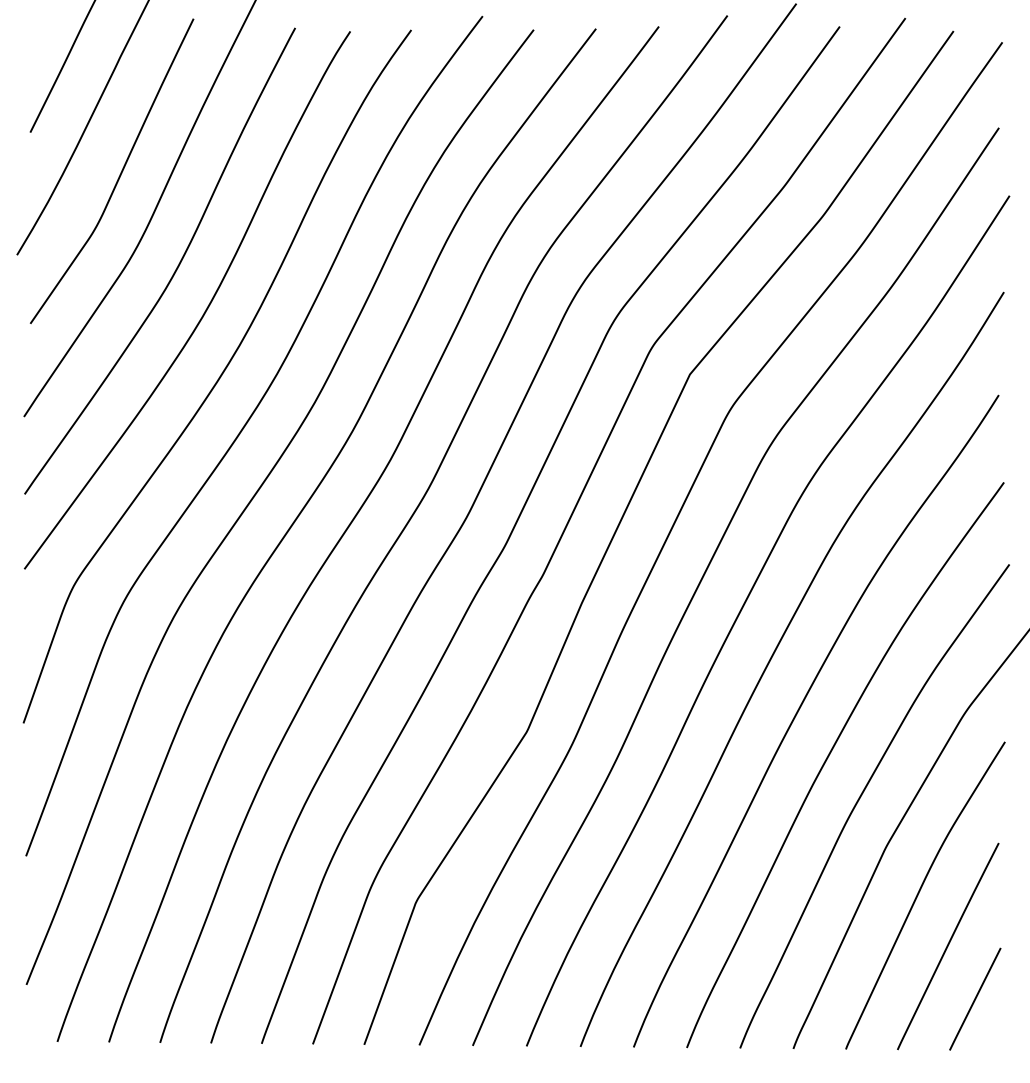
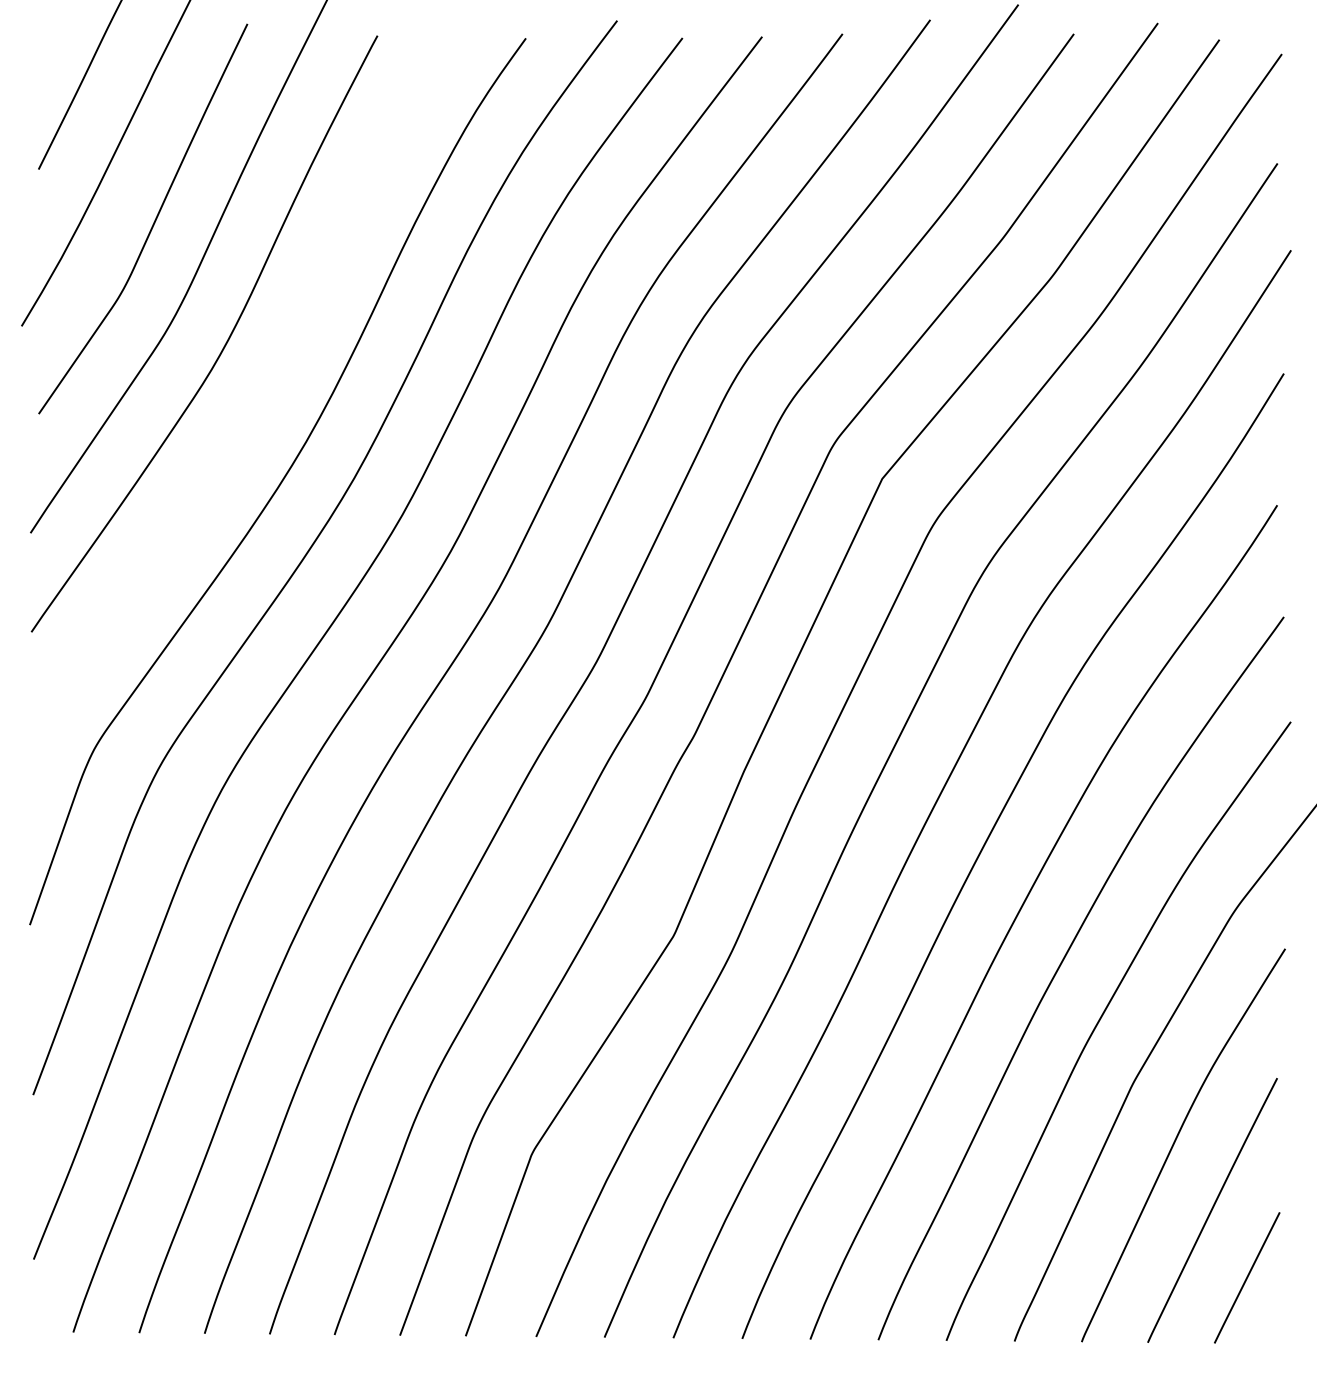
curve: (205, 310) -> (262, 396), removed

